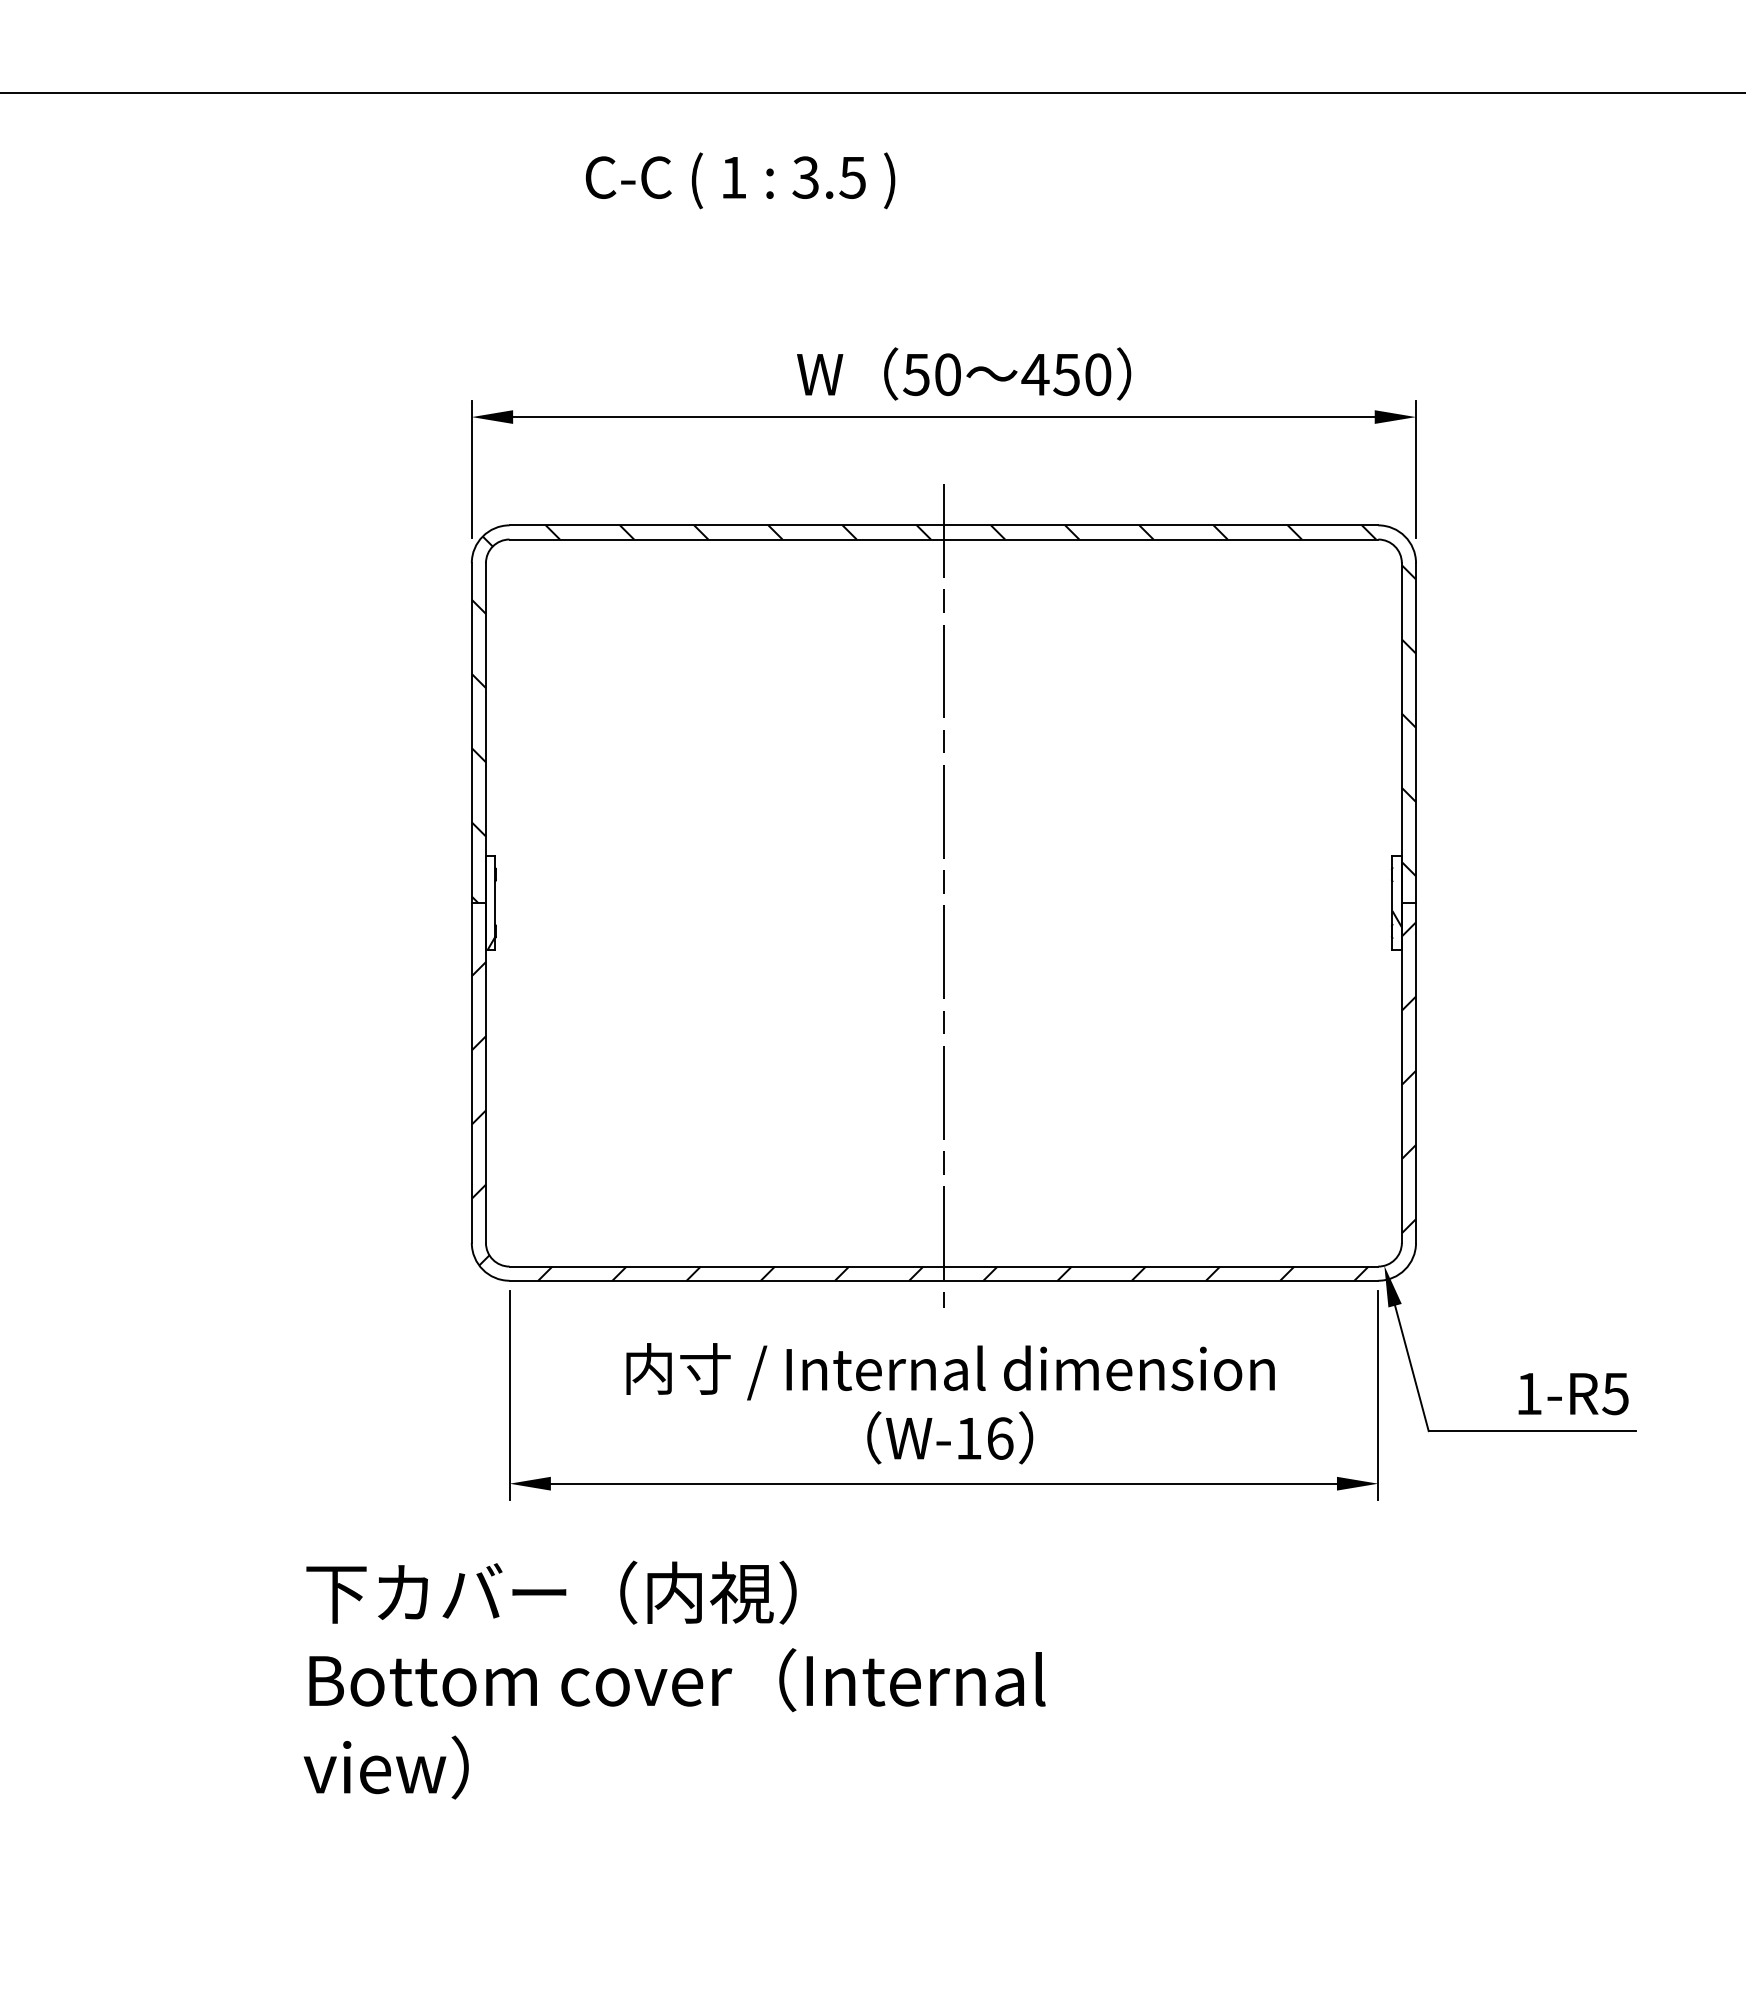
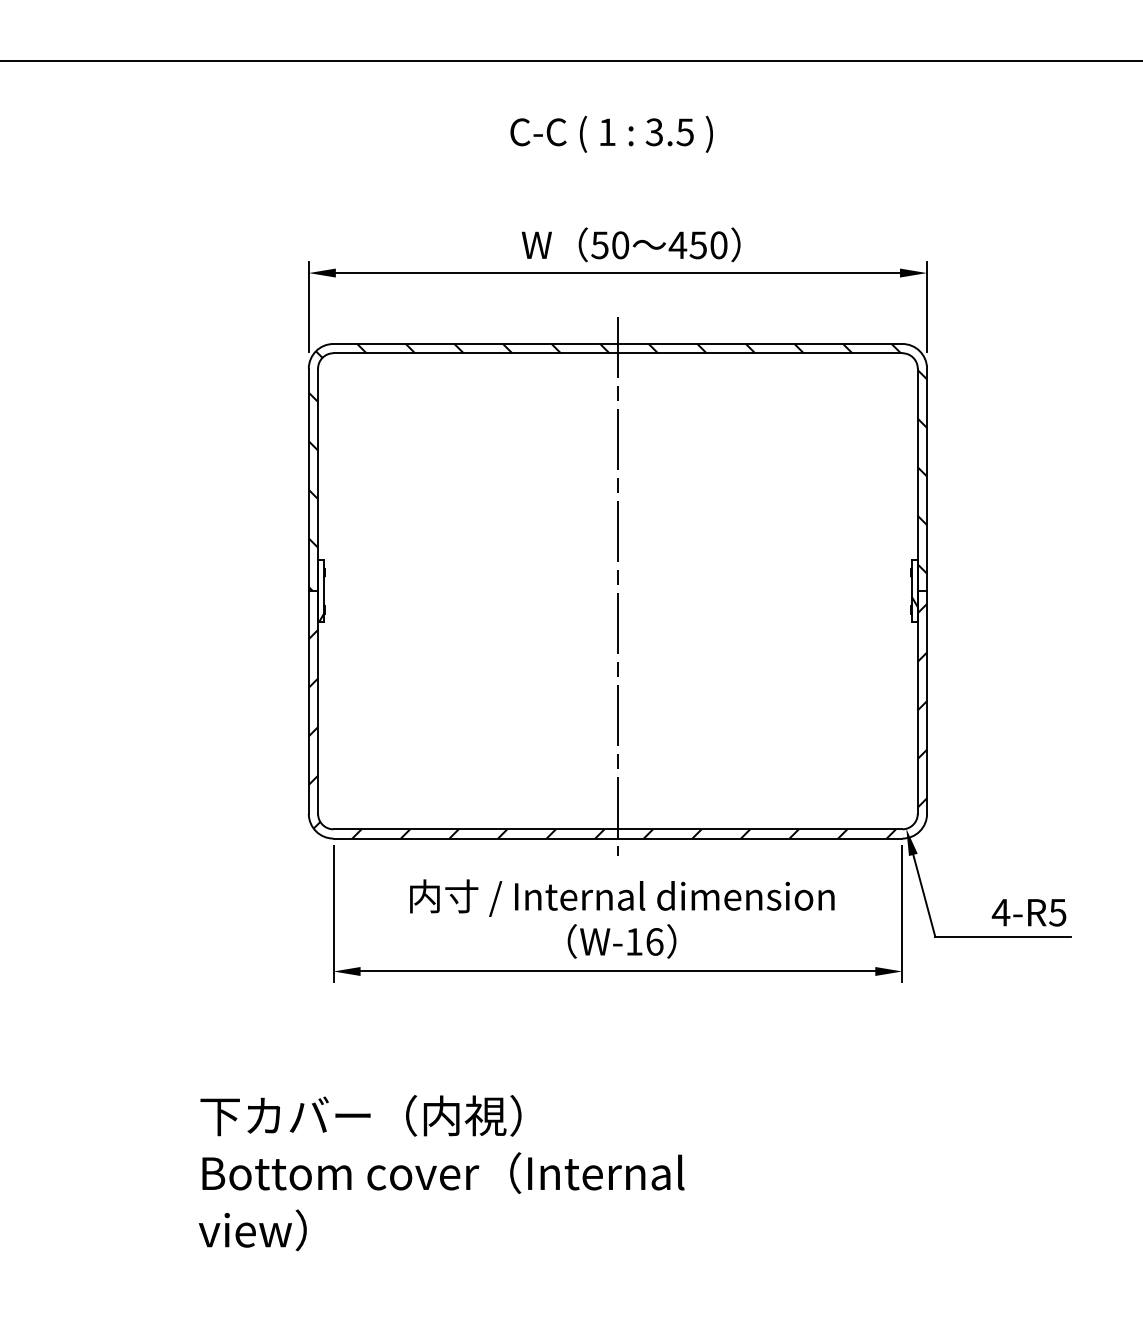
text: (740, 179) -> (611, 133), moved
text: (1528, 1393) -> (1000, 912), 1-R5 -> 4-R5
text: (674, 1680) -> (441, 1173), moved

